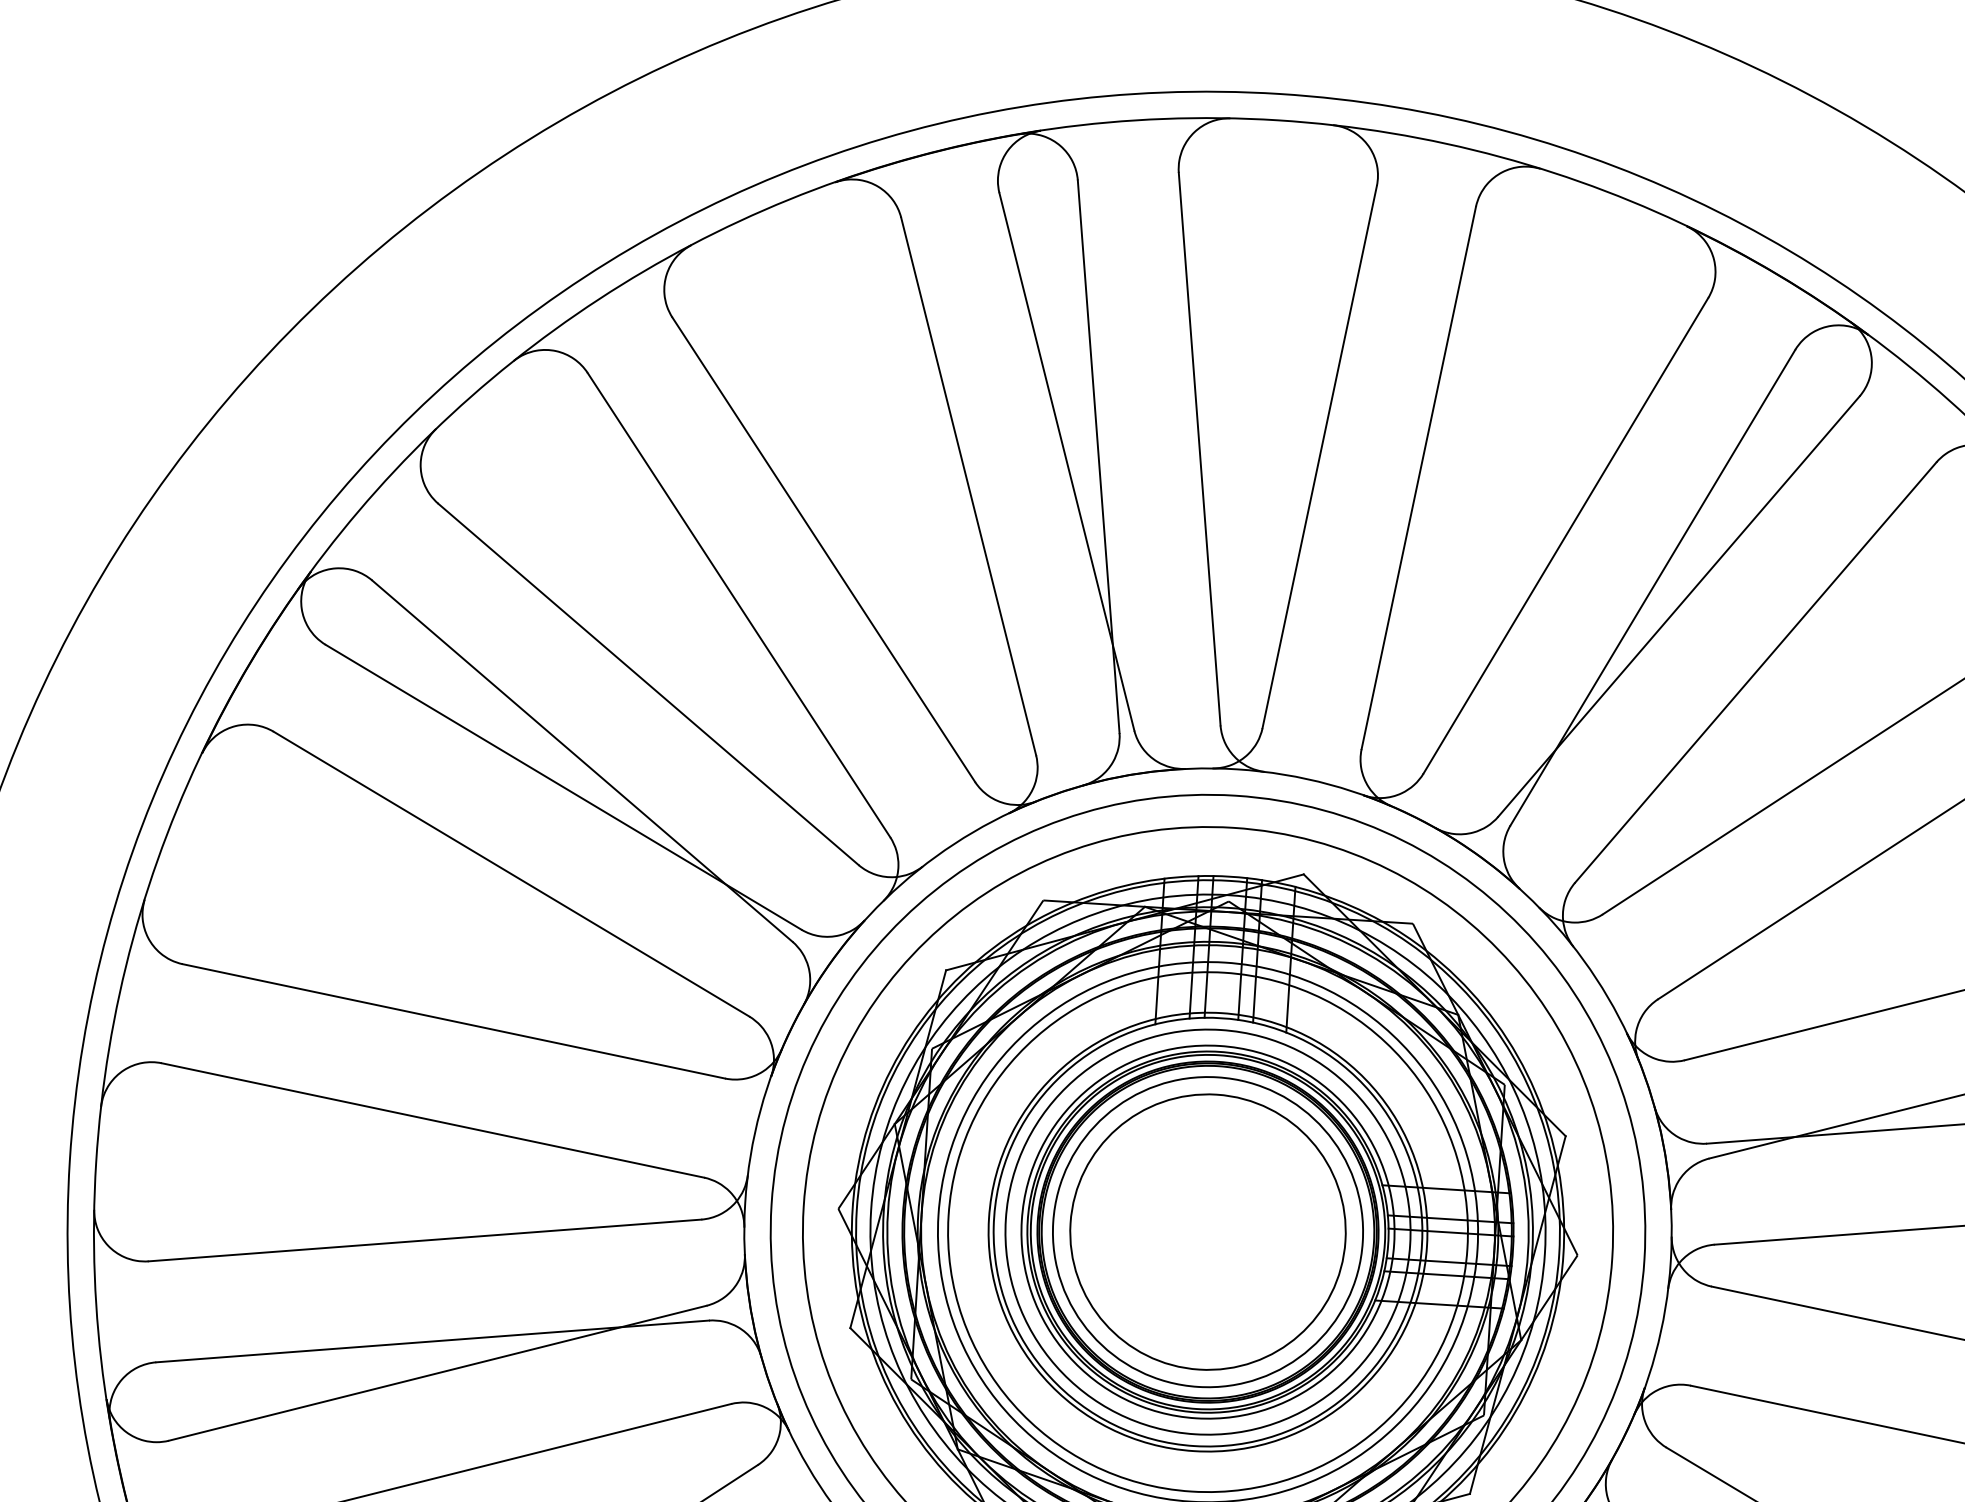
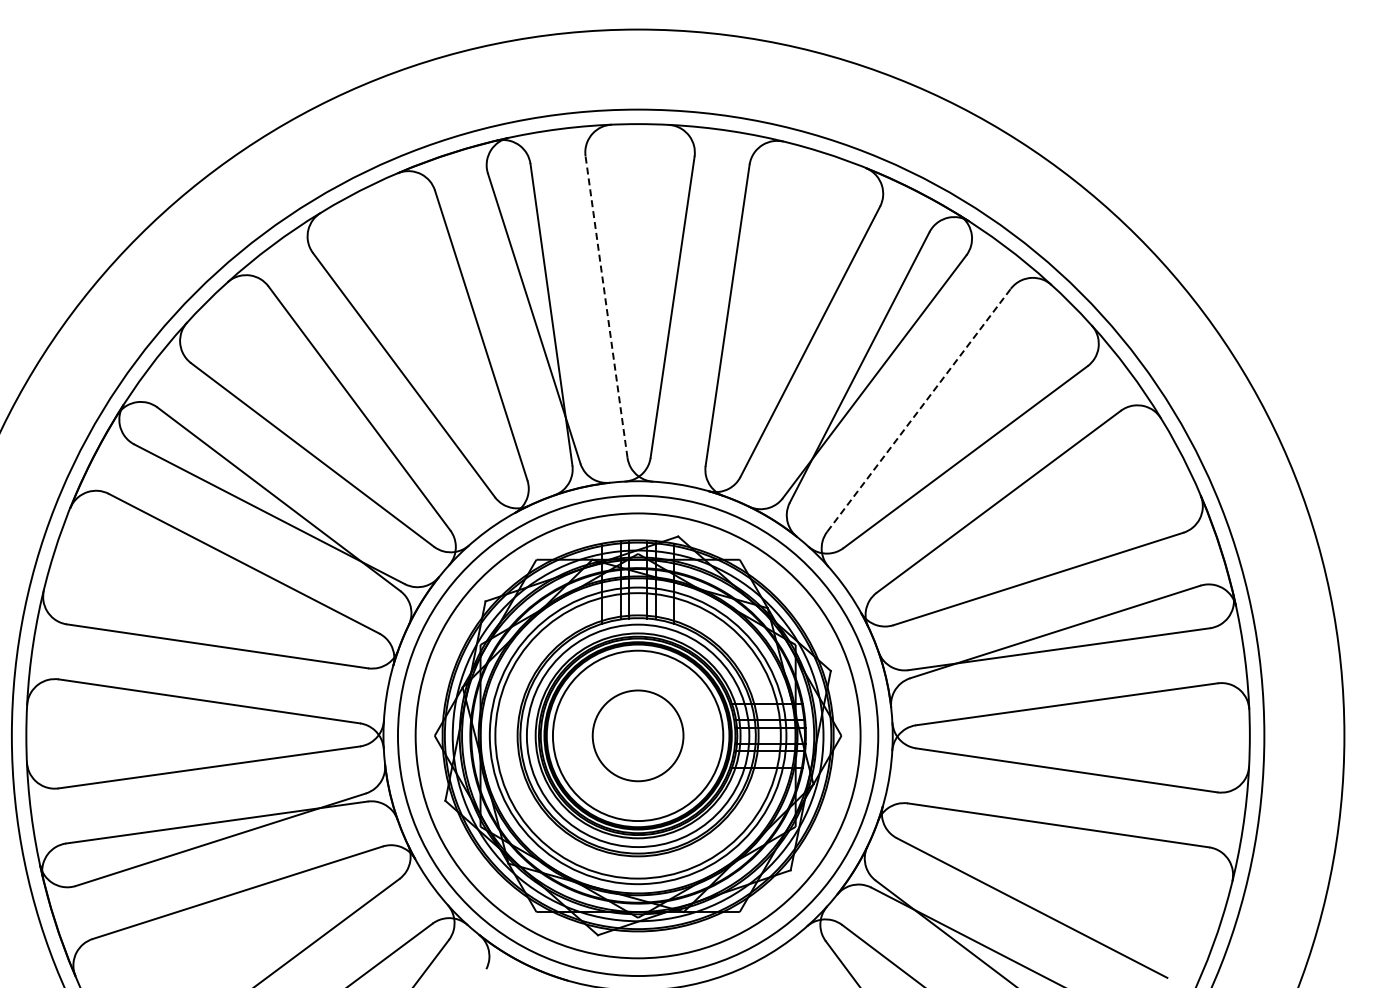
line: (1199, 448) -> (606, 306), solid -> dashed
line: (1756, 671) -> (919, 409), solid -> dashed
circle: (1206, 1231) -> (637, 735), size x0.6

